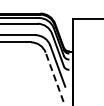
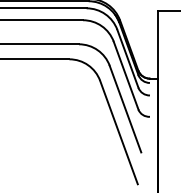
line: (54, 76) -> (118, 130), dashed -> solid

